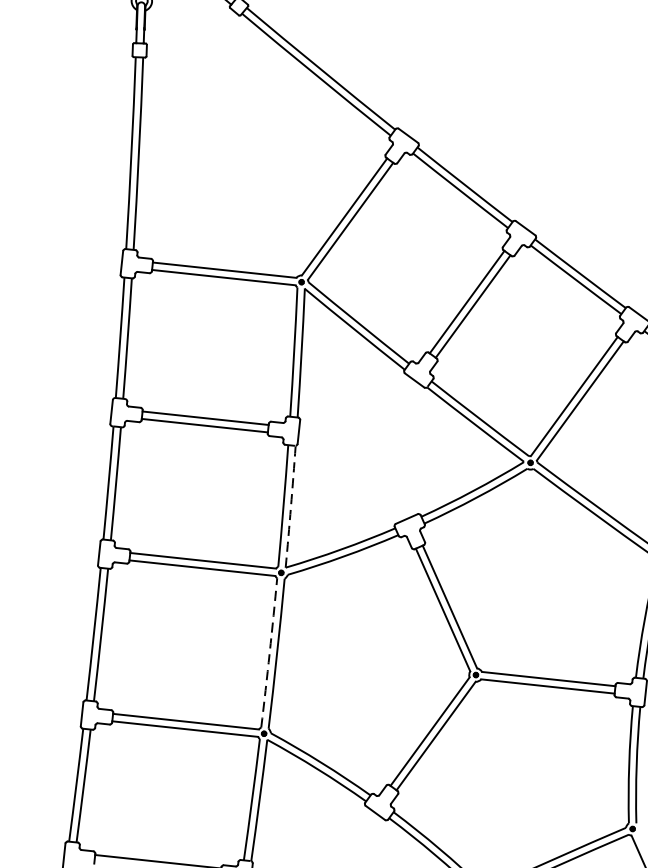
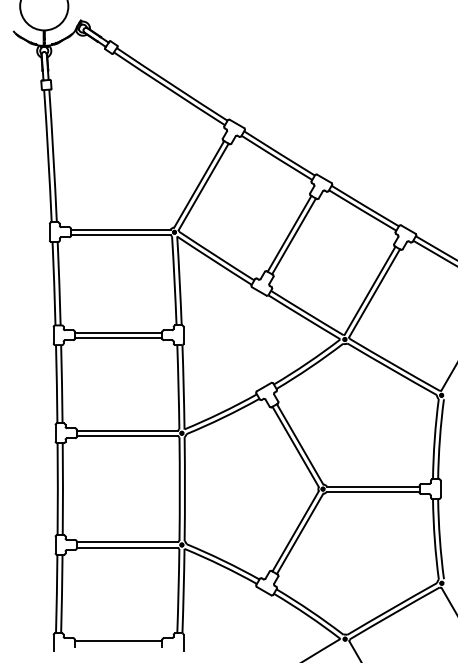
arc: (290, 507) -> (183, 387), dashed -> solid
arc: (269, 653) -> (179, 489), dashed -> solid

